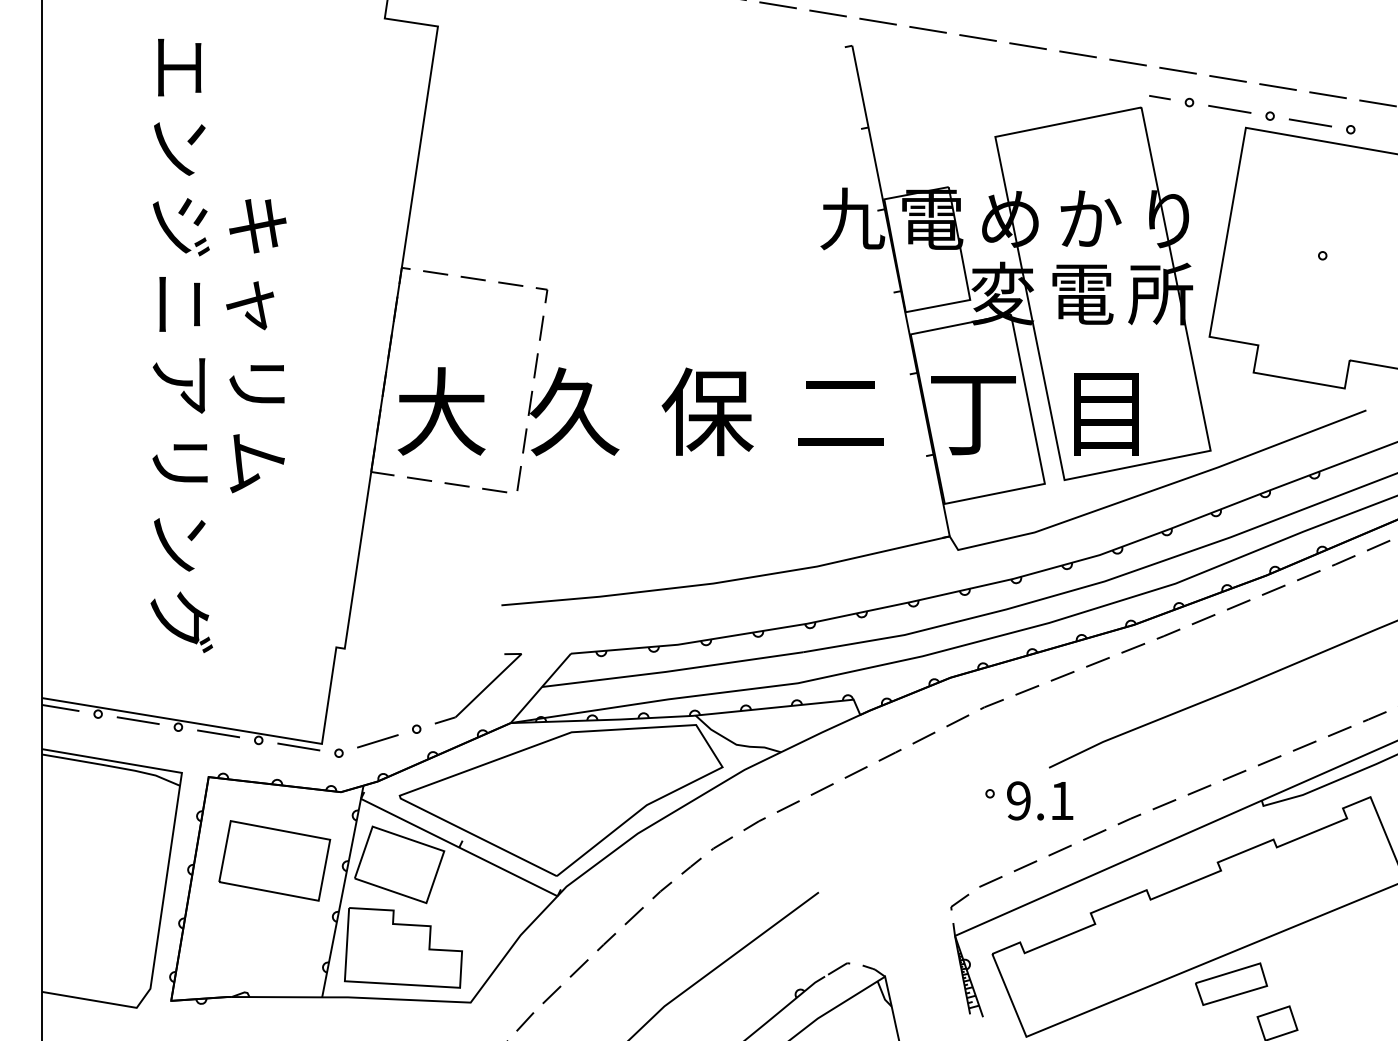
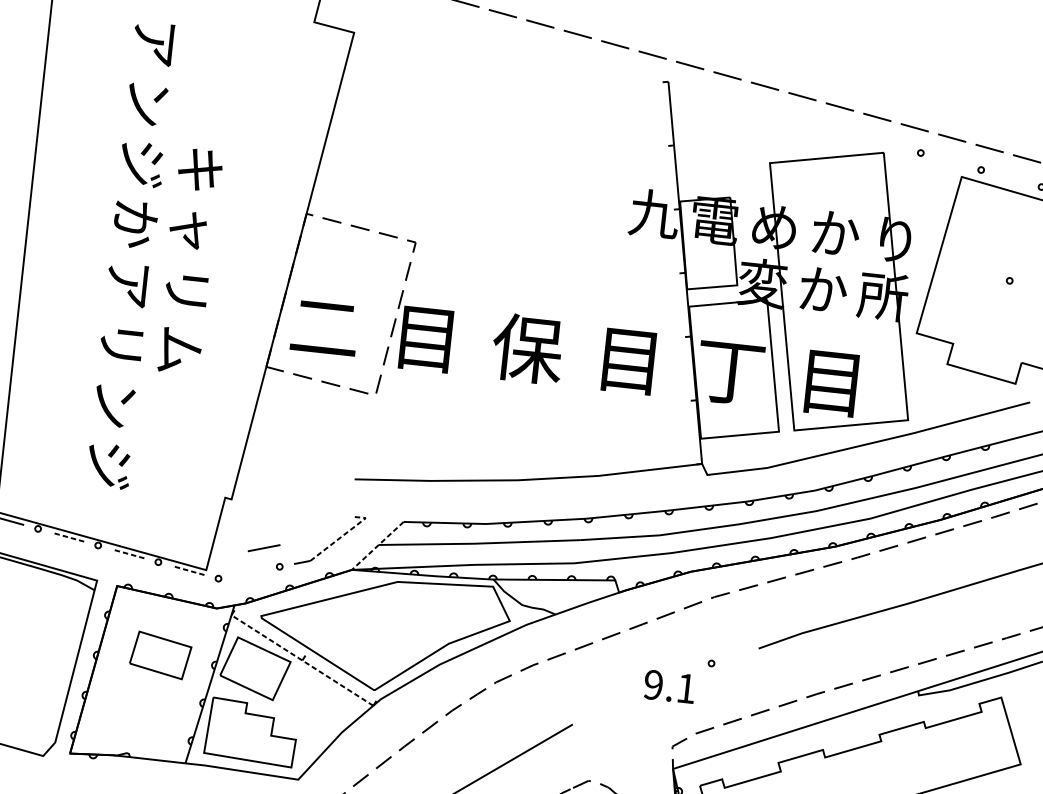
text: (178, 67) -> (152, 42), エ -> ア
line: (1159, 97) -> (898, 146), removed
line: (1229, 109) -> (950, 161), removed
line: (1309, 122) -> (1010, 178), removed
text: (1082, 294) -> (823, 290), 電 -> か
text: (181, 306) -> (135, 225), ニ -> か
text: (441, 411) -> (324, 326), 大 -> 二
text: (574, 411) -> (426, 337), 久 -> 目
text: (840, 414) -> (628, 361), 二 -> 目
text: (181, 622) -> (109, 465), グ -> ジ
line: (495, 679) -> (343, 535), solid -> dashed
line: (541, 687) -> (378, 545), solid -> dashed
line: (138, 720) -> (68, 537), solid -> dashed
line: (218, 733) -> (128, 553), solid -> dashed
line: (377, 741) -> (263, 548), moved
line: (298, 746) -> (188, 570), solid -> dashed
text: (1040, 800) -> (670, 686), moved
line: (459, 847) -> (302, 660), solid -> dashed
part: (274, 860) -> (160, 655), size x0.7

